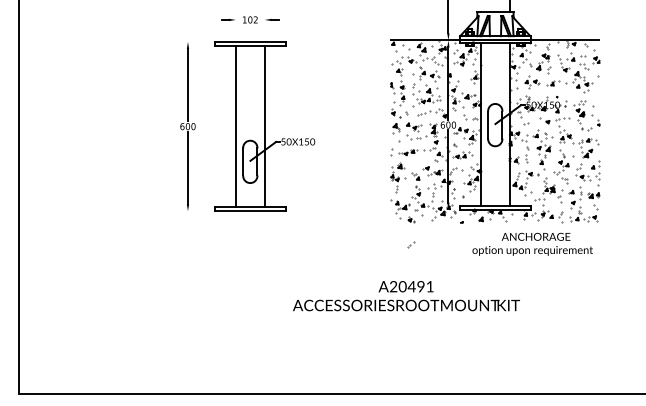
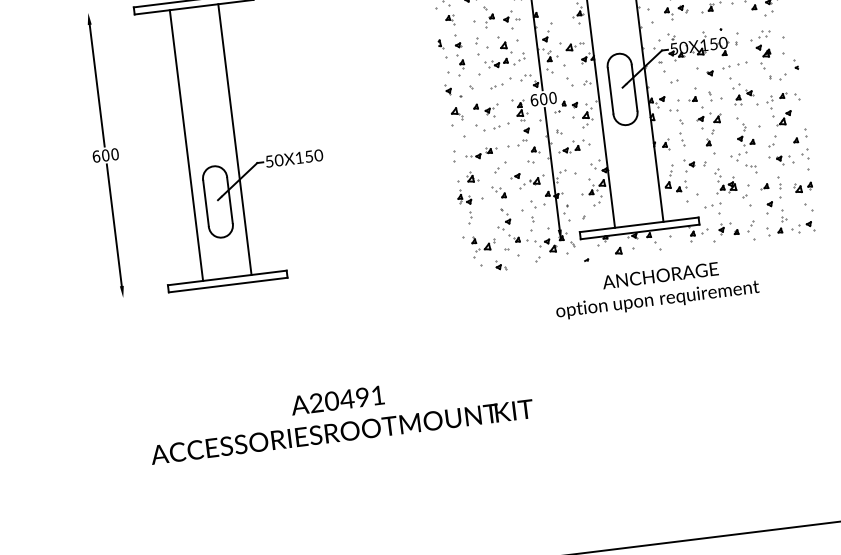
text: (532, 243) -> (655, 287), moved
part: (411, 244) -> (500, 166), moved
text: (406, 296) -> (340, 416), moved

